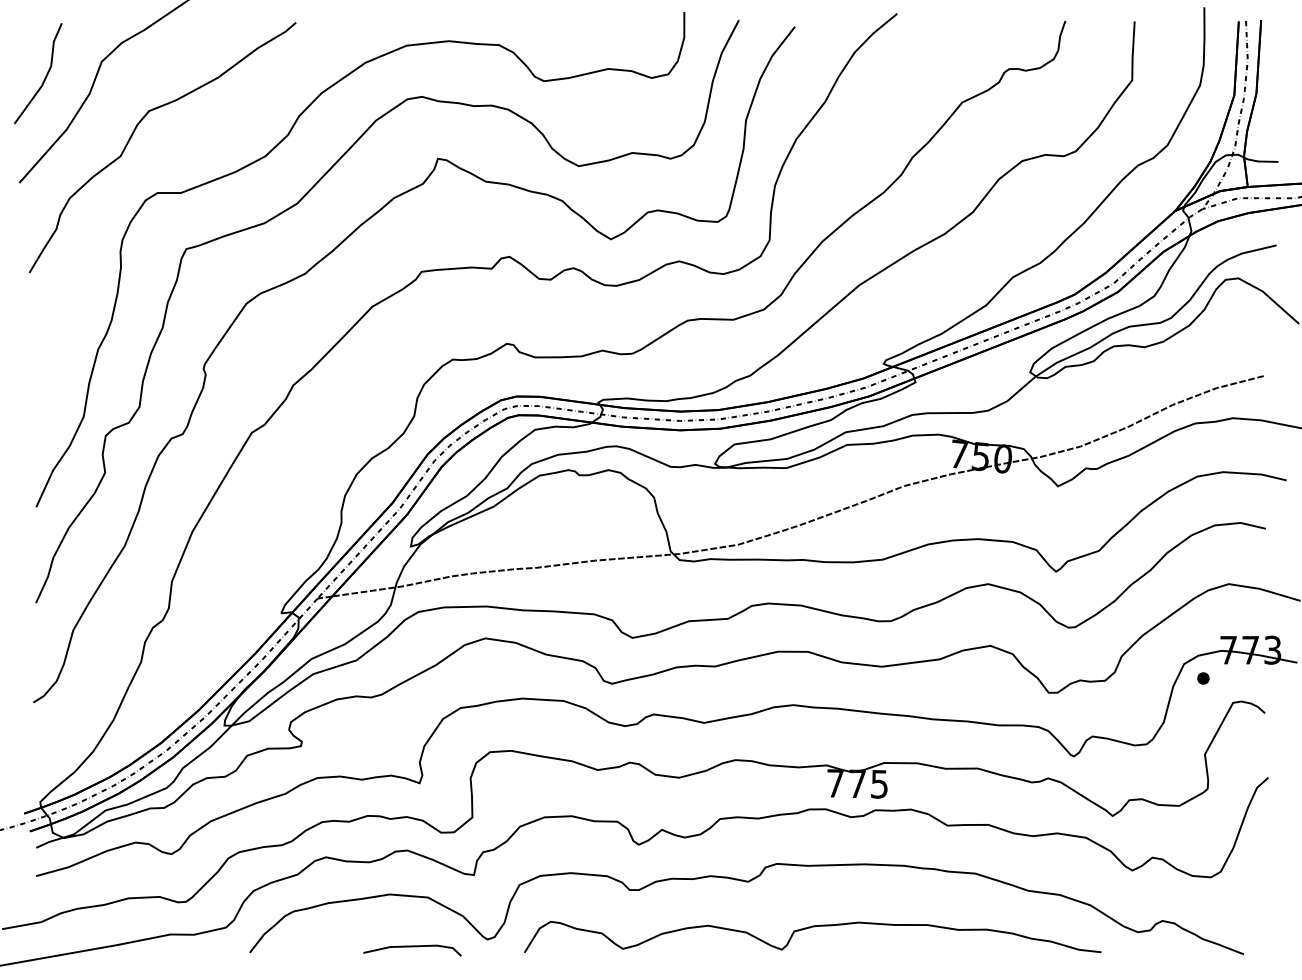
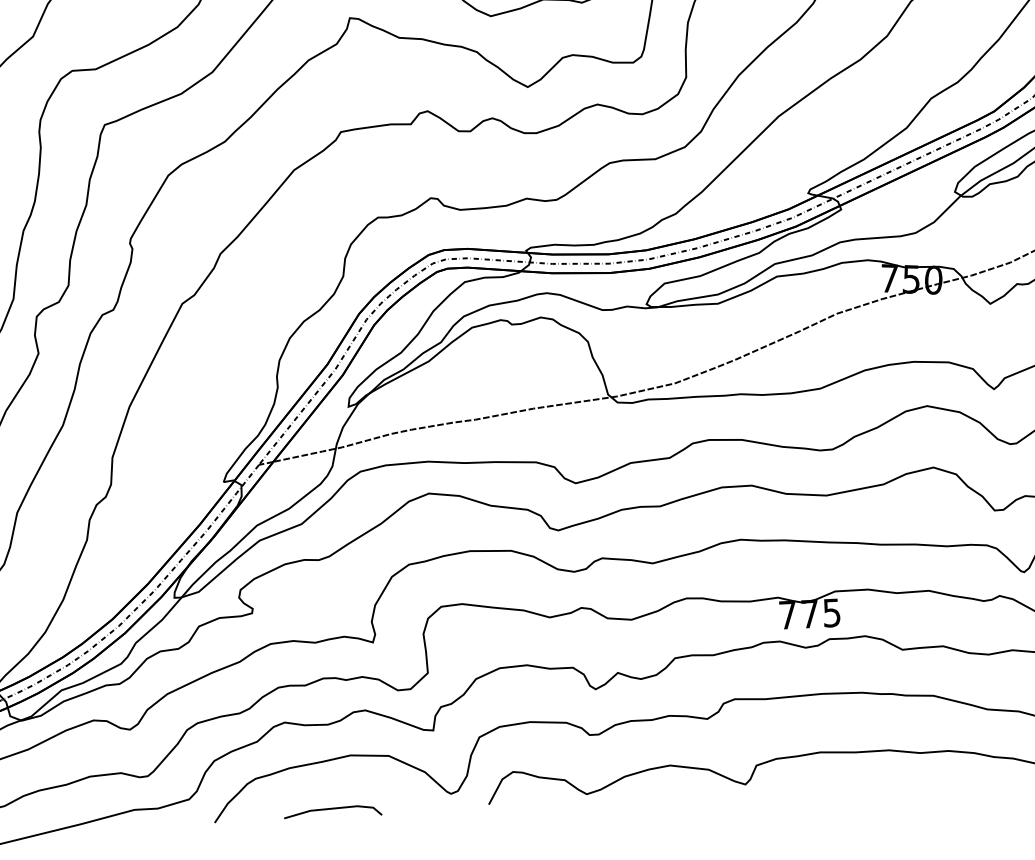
line: (412, 947) -> (332, 809), moved

